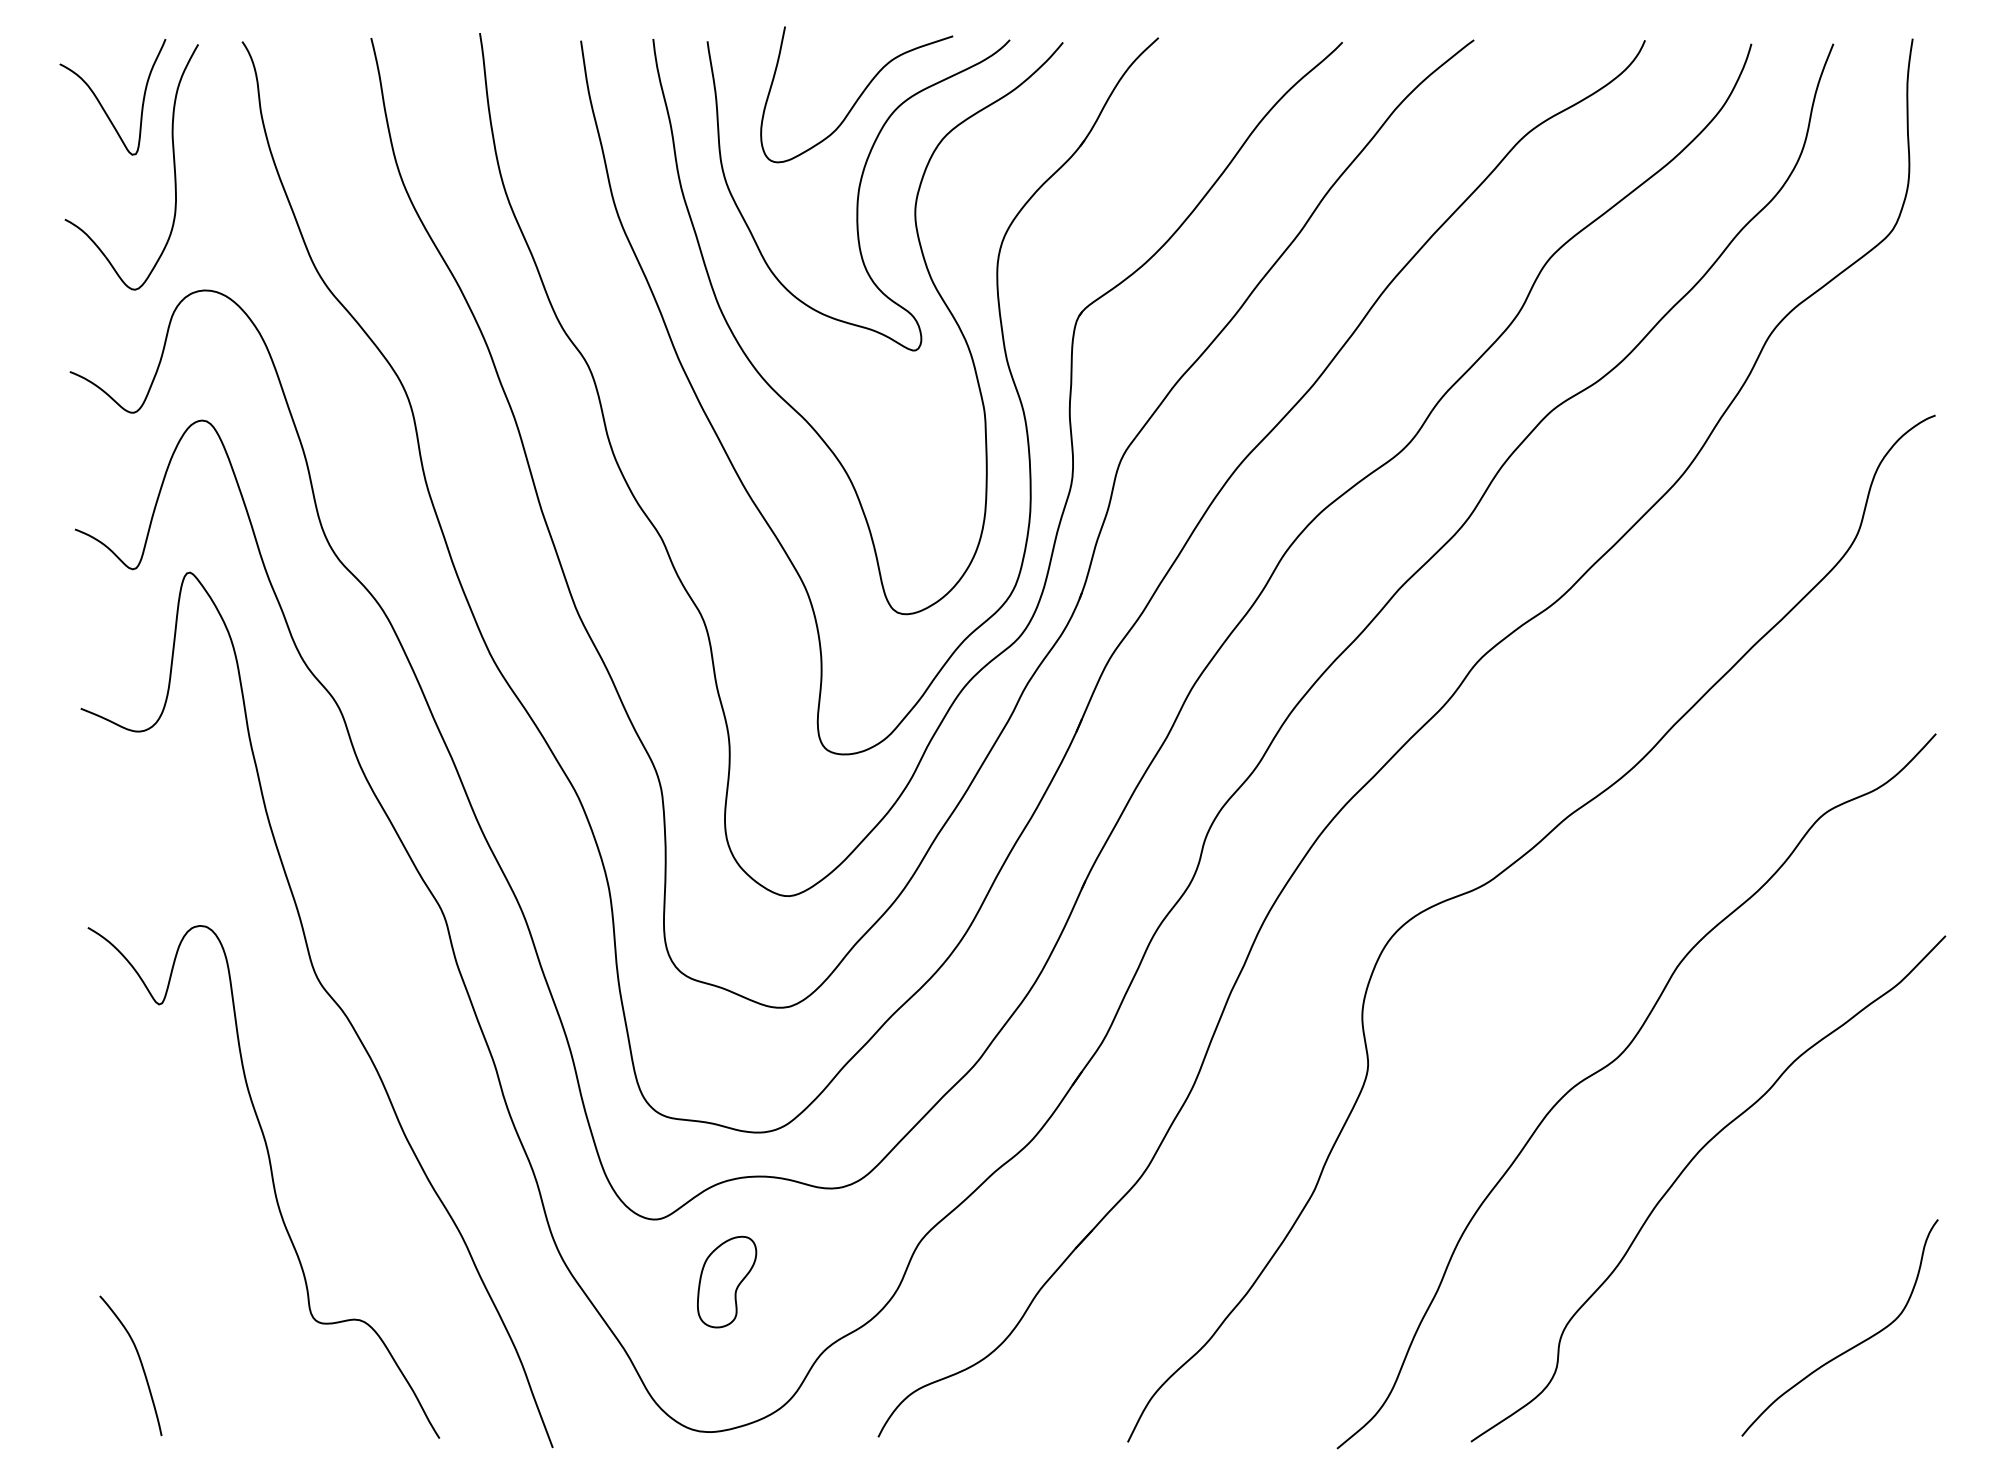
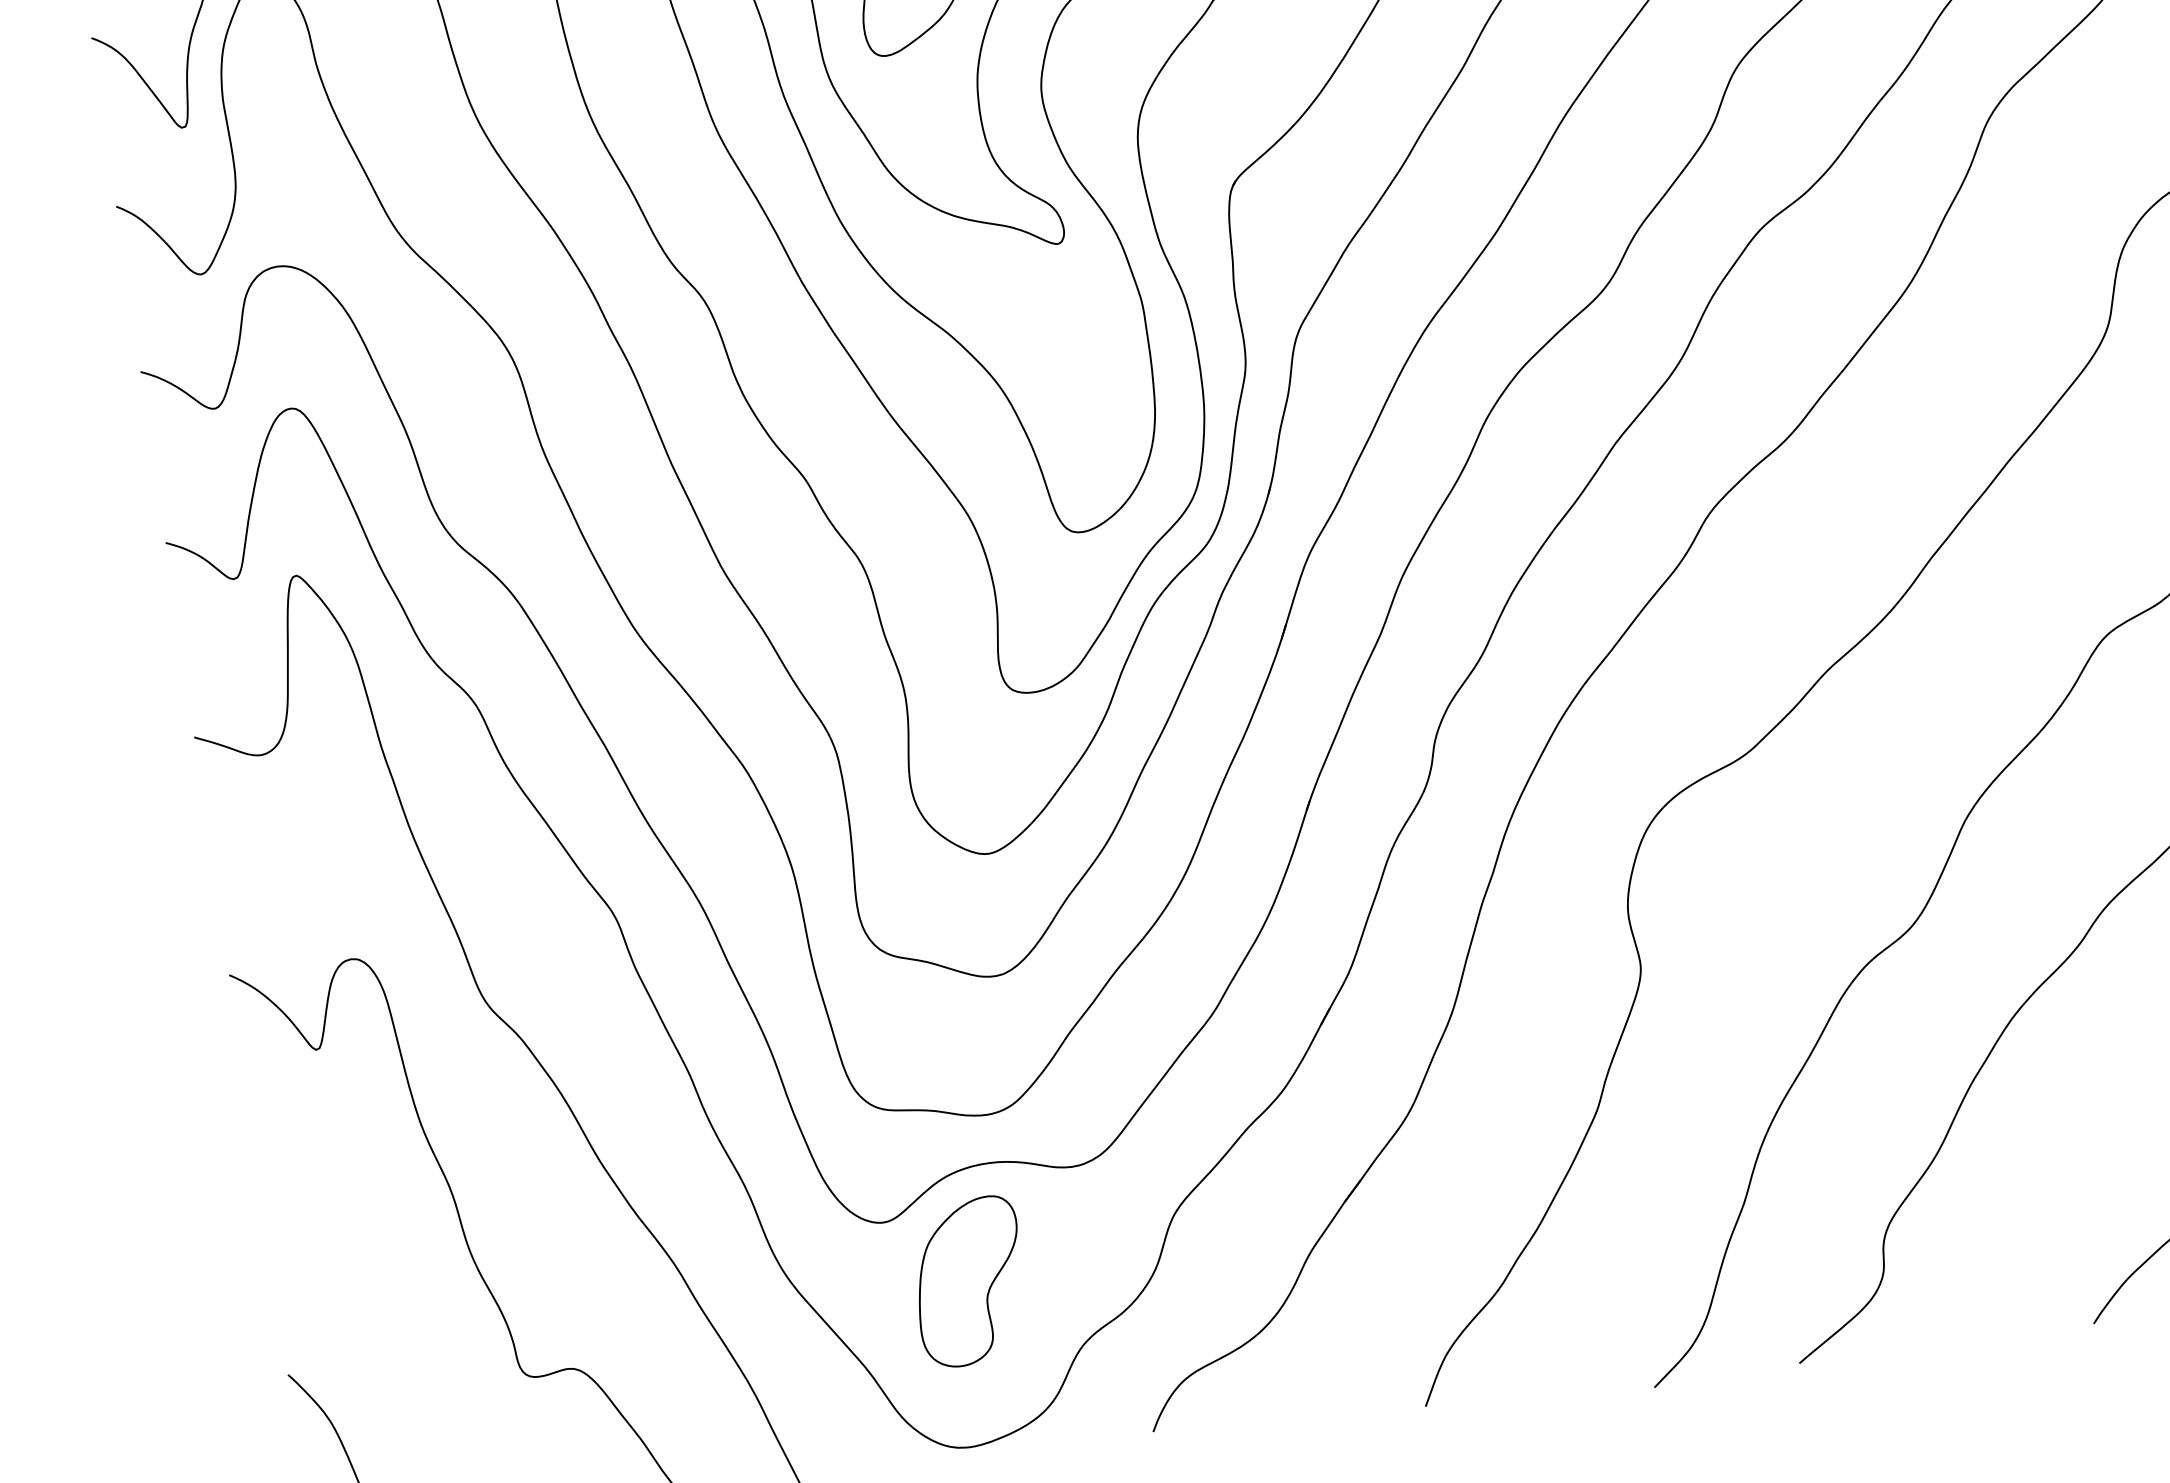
part: (726, 1281) -> (968, 1281), size x1.67

